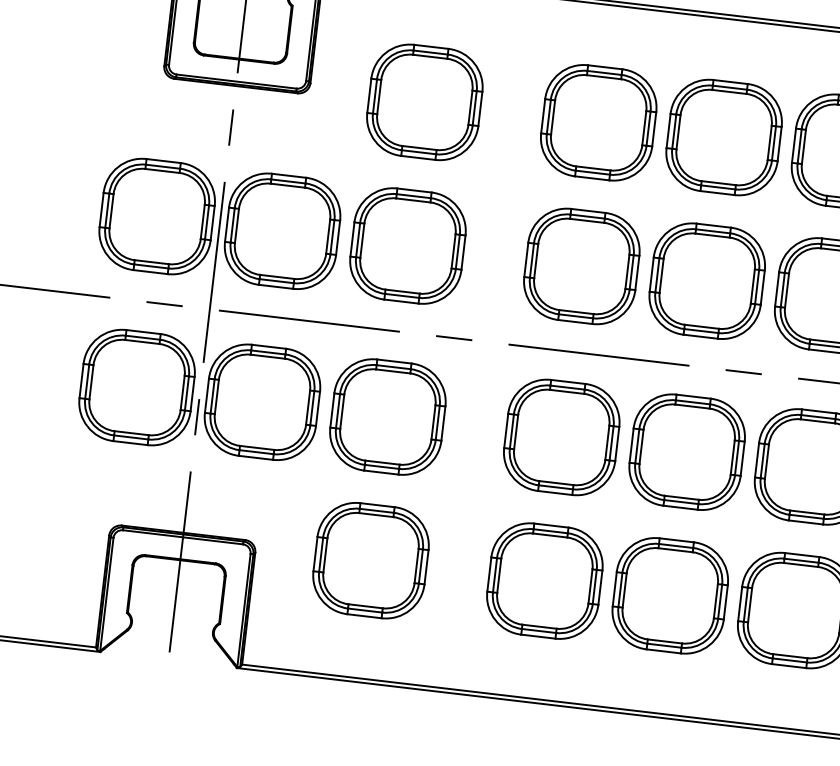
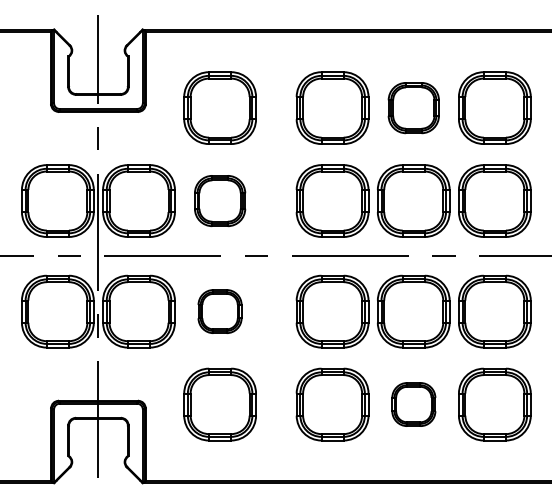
part: (723, 136) -> (413, 107), size x0.7
part: (407, 245) -> (219, 200), size x0.7
part: (386, 416) -> (219, 311), size x0.6
part: (669, 595) -> (413, 404), size x0.6

